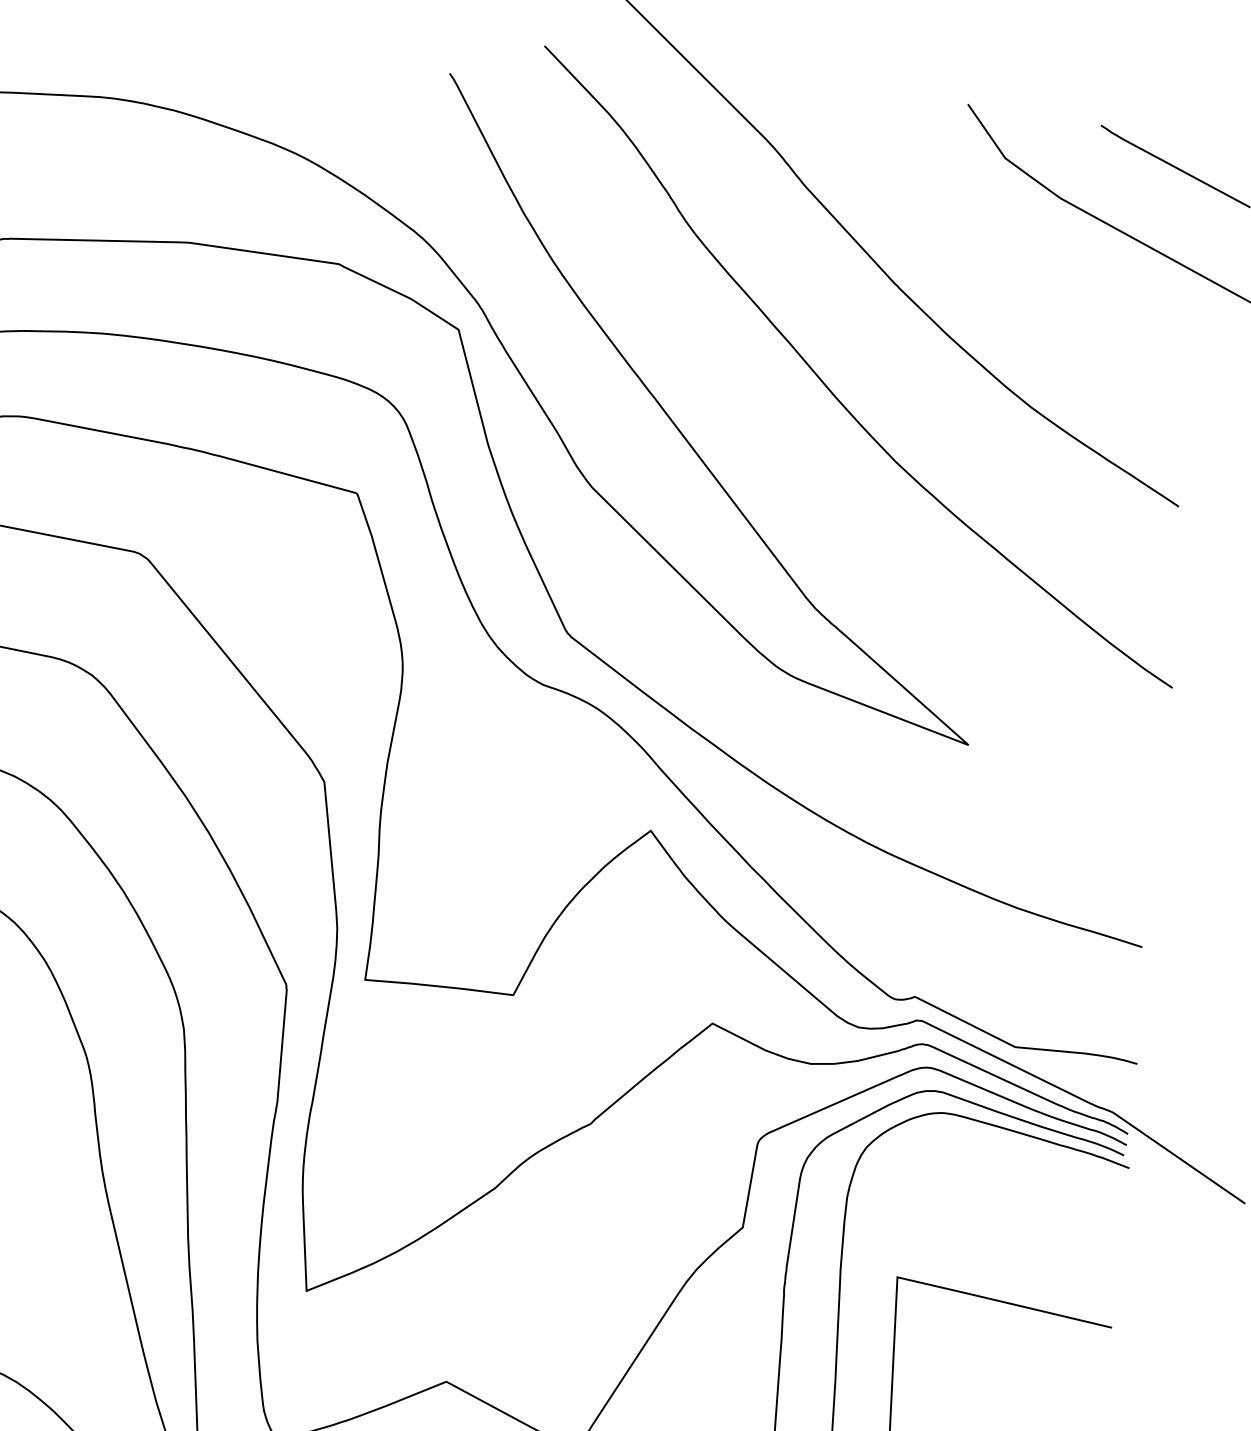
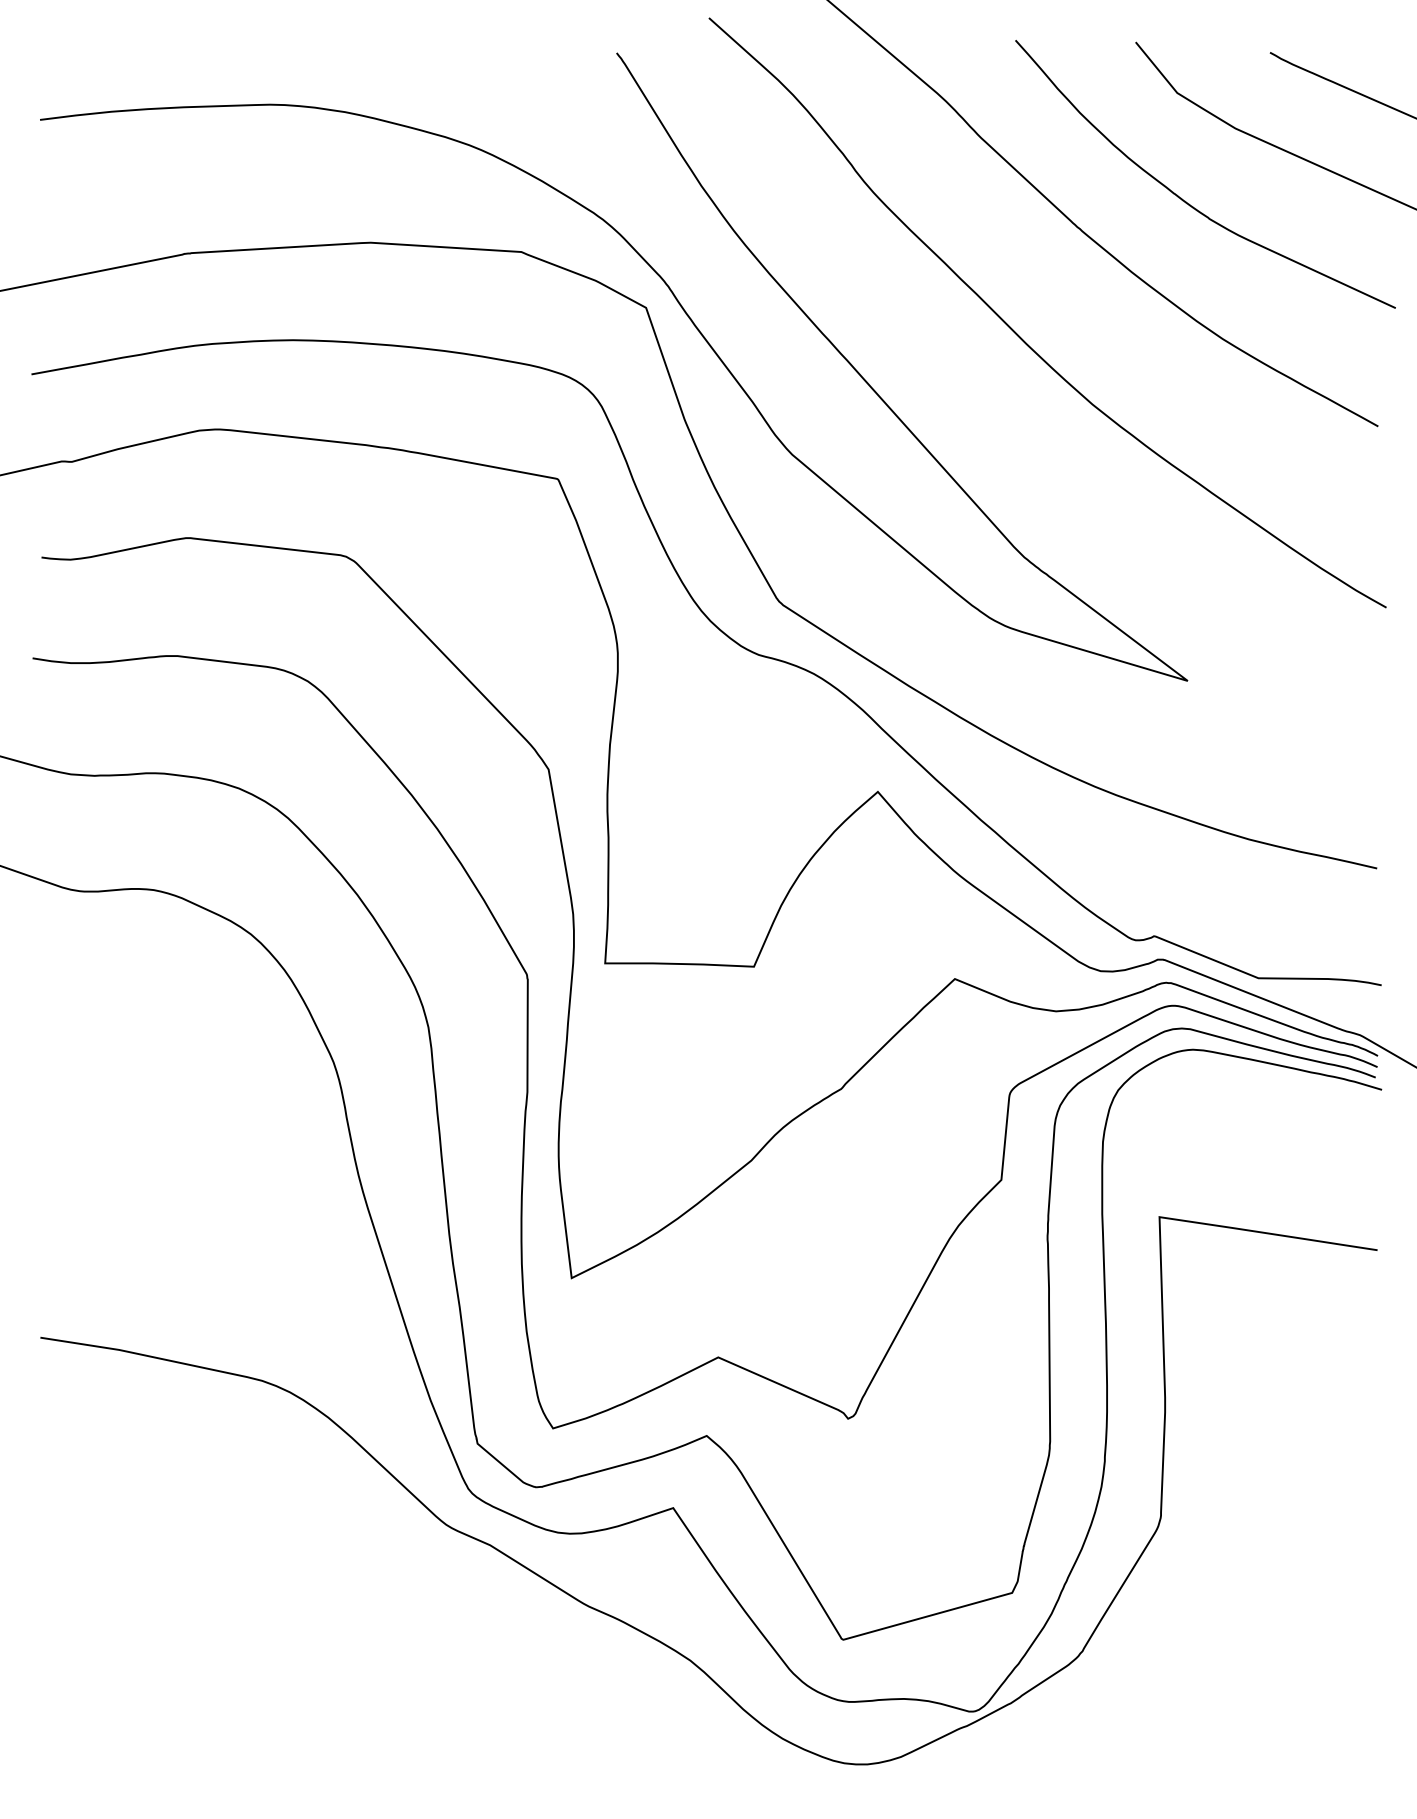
curve: (1004, 266) -> (1185, 200), added

